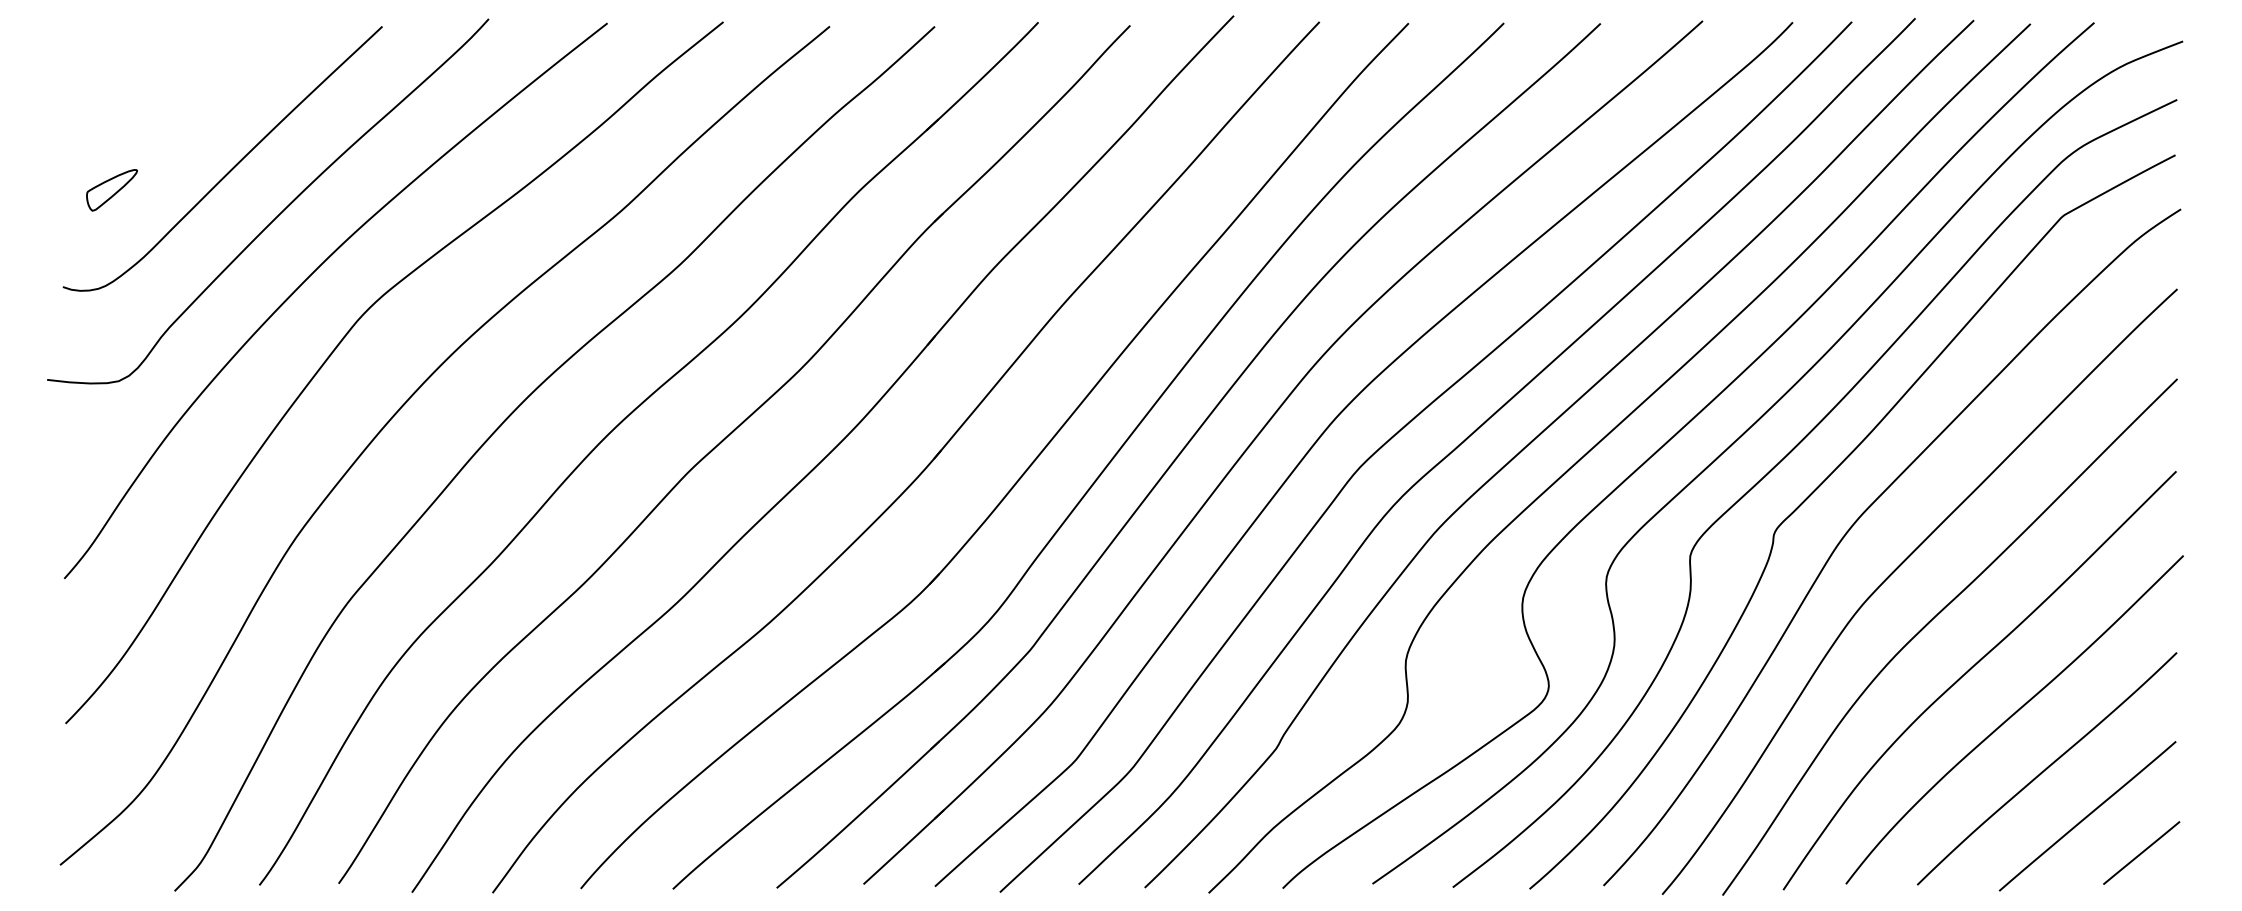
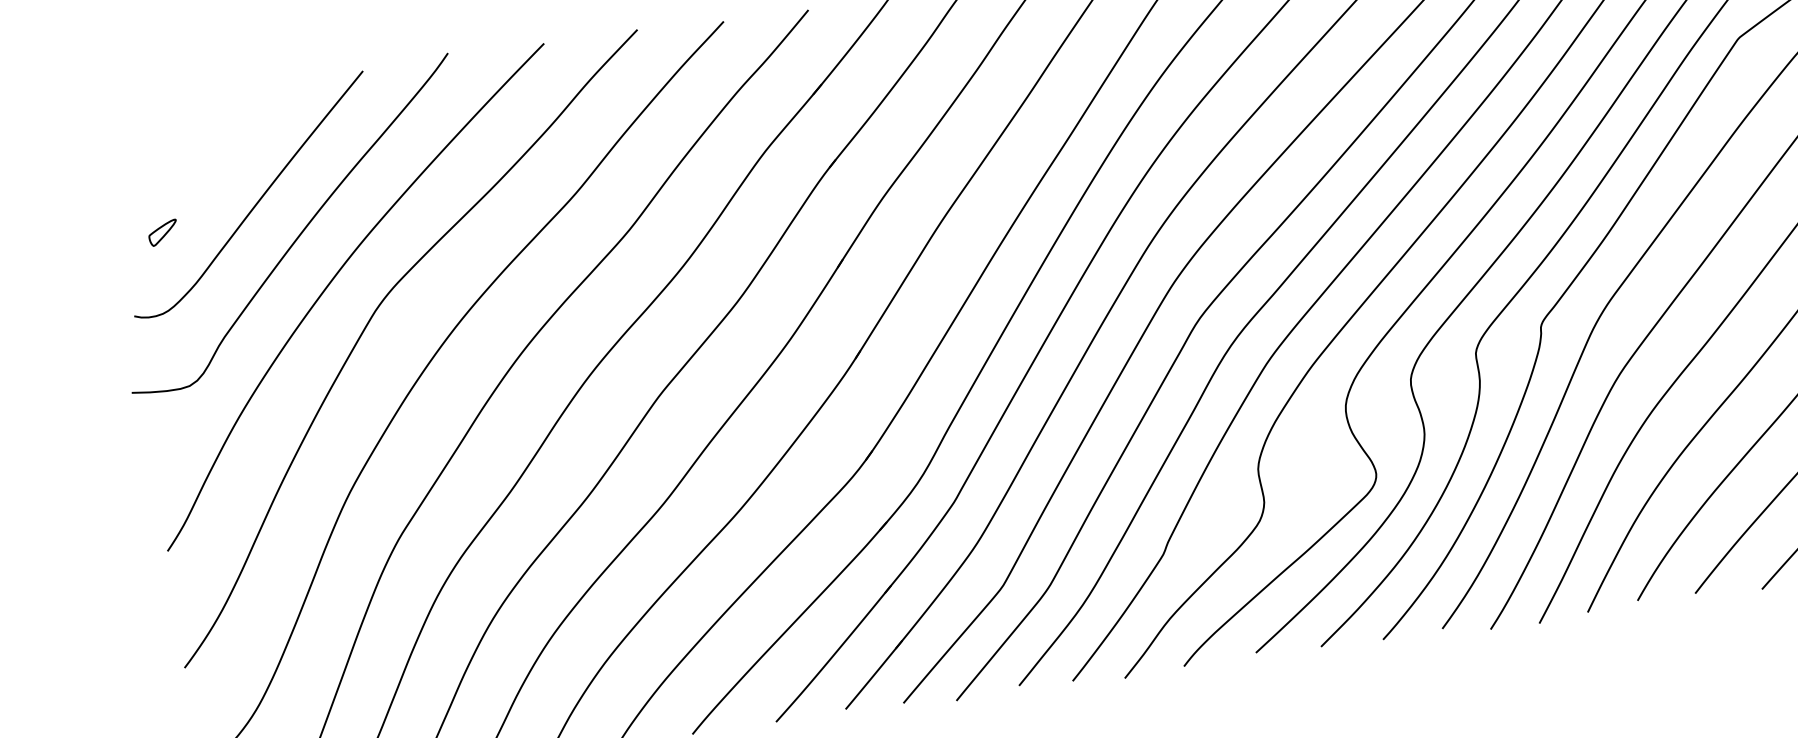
part: (111, 190) -> (162, 233), size x0.7

